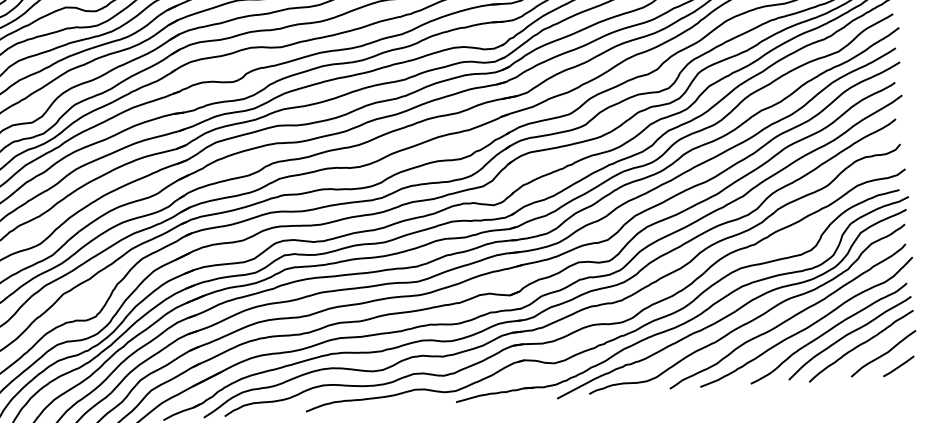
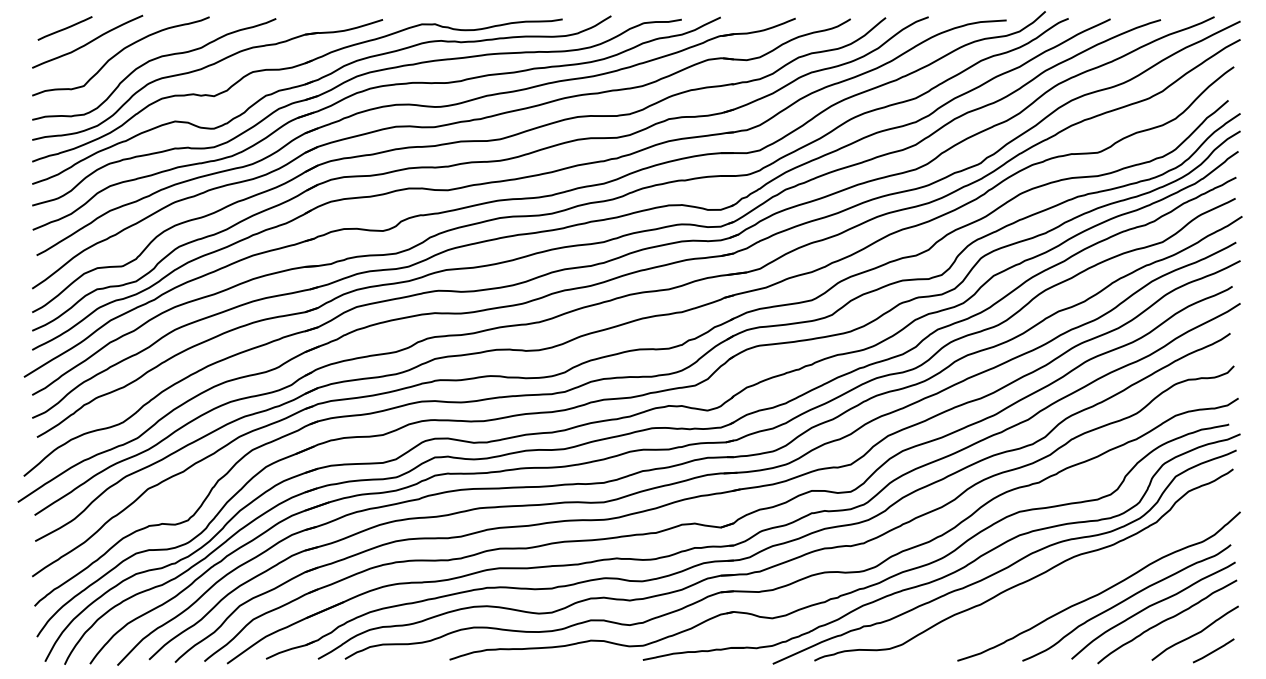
curve: (789, 317) -> (1077, 579), removed

